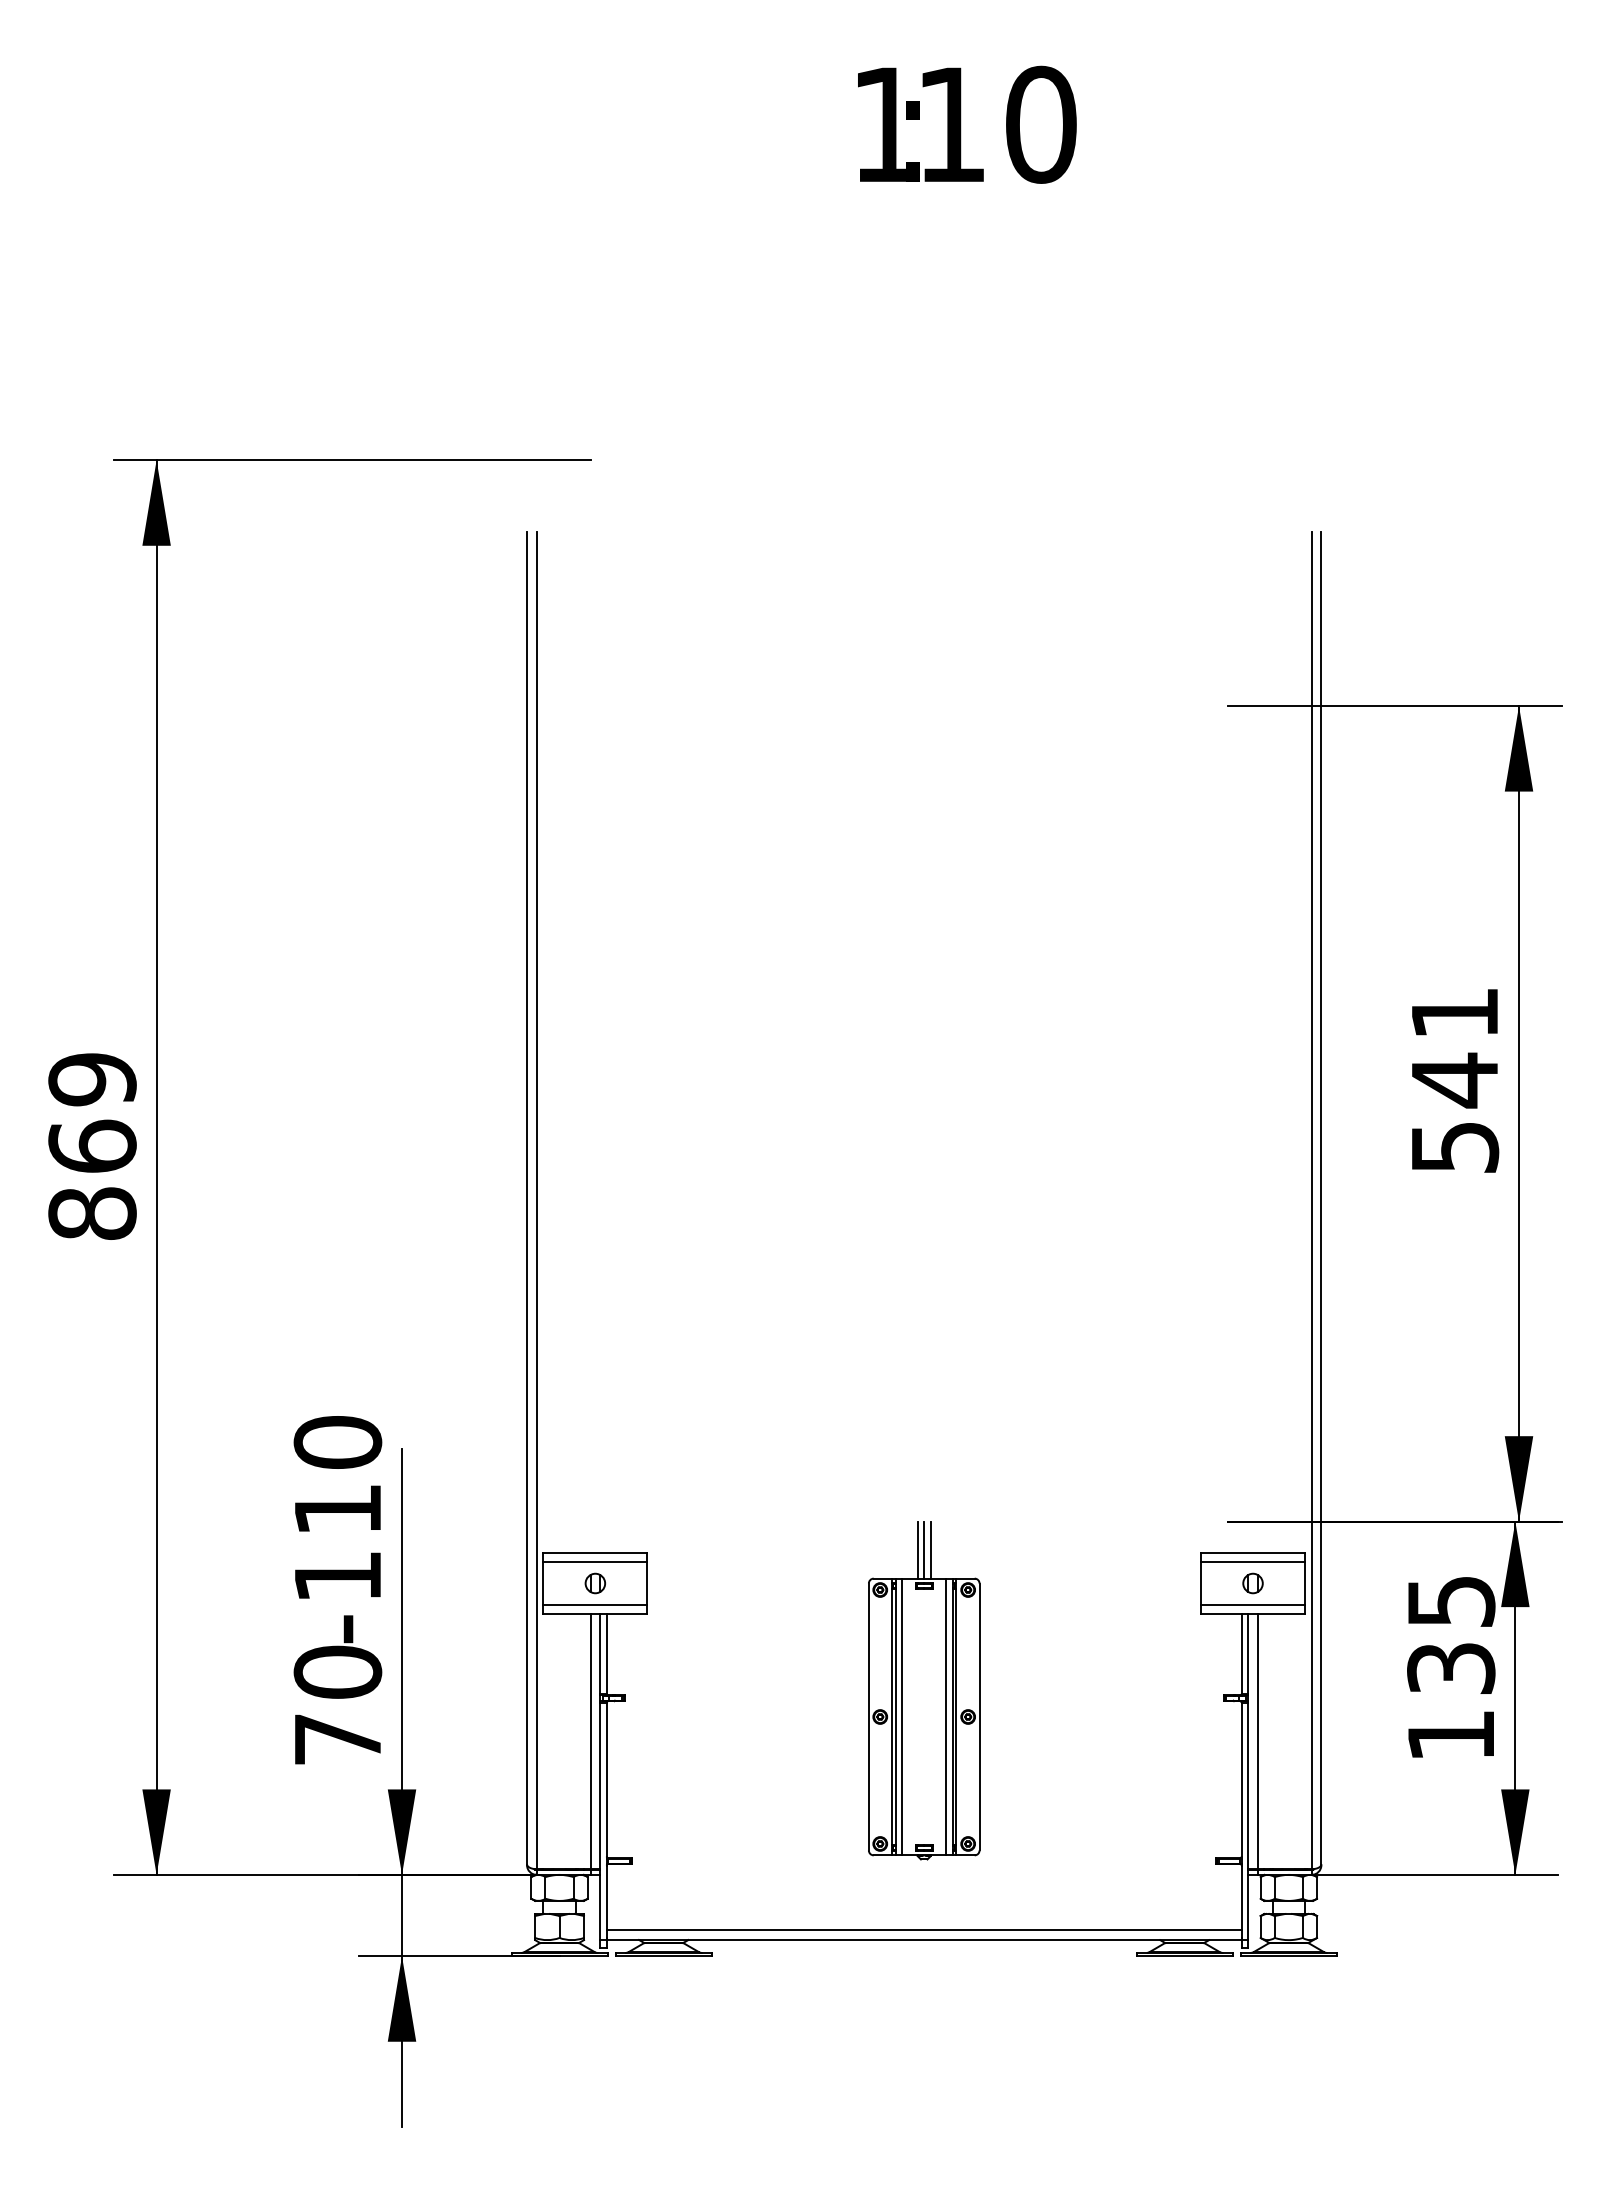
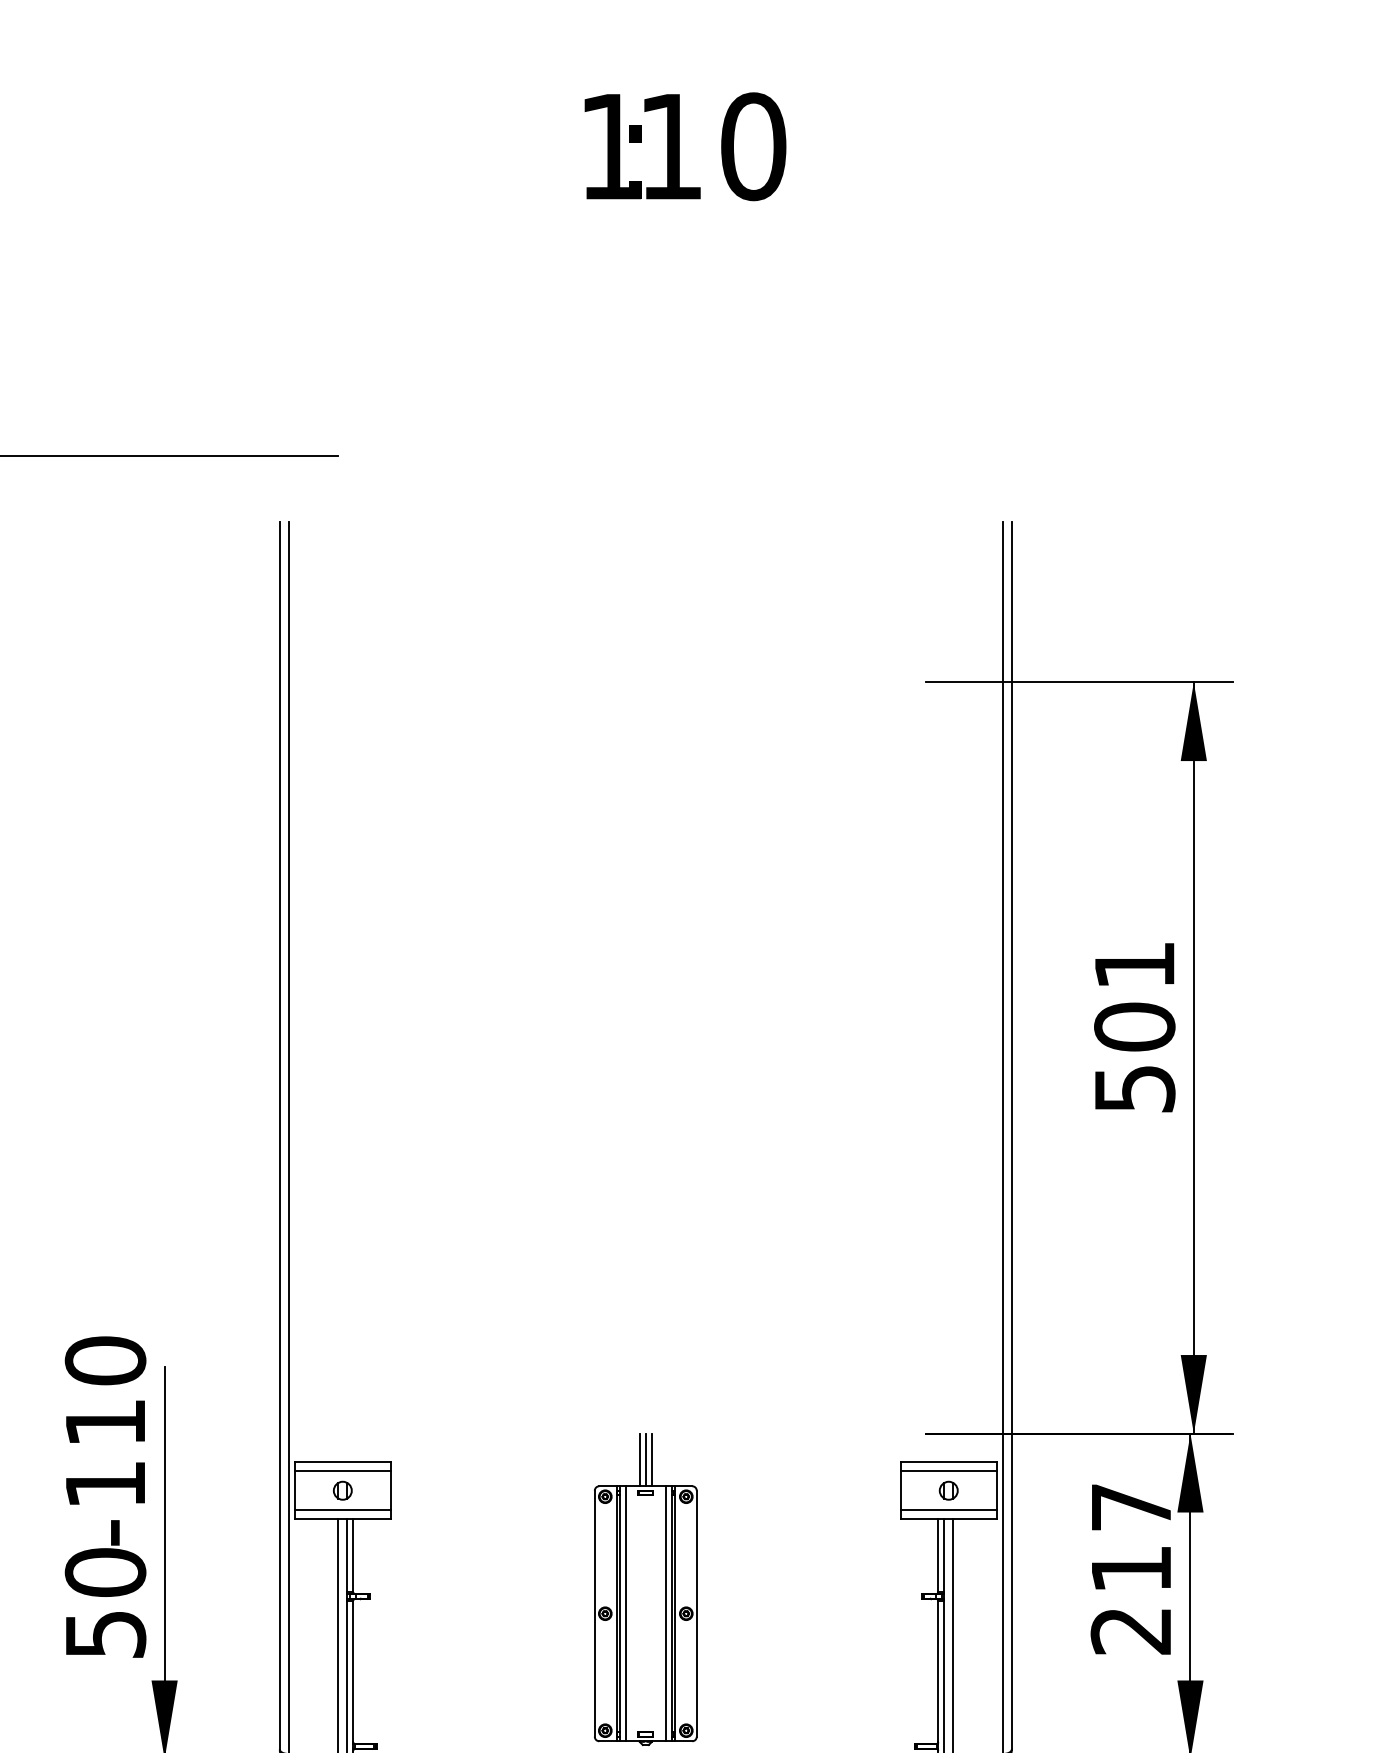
text: (1454, 1080) -> (1134, 1027), 541 -> 501
text: (1451, 1668) -> (1131, 1569), 135 -> 217
text: (338, 1739) -> (106, 1634), 70 -> 50

